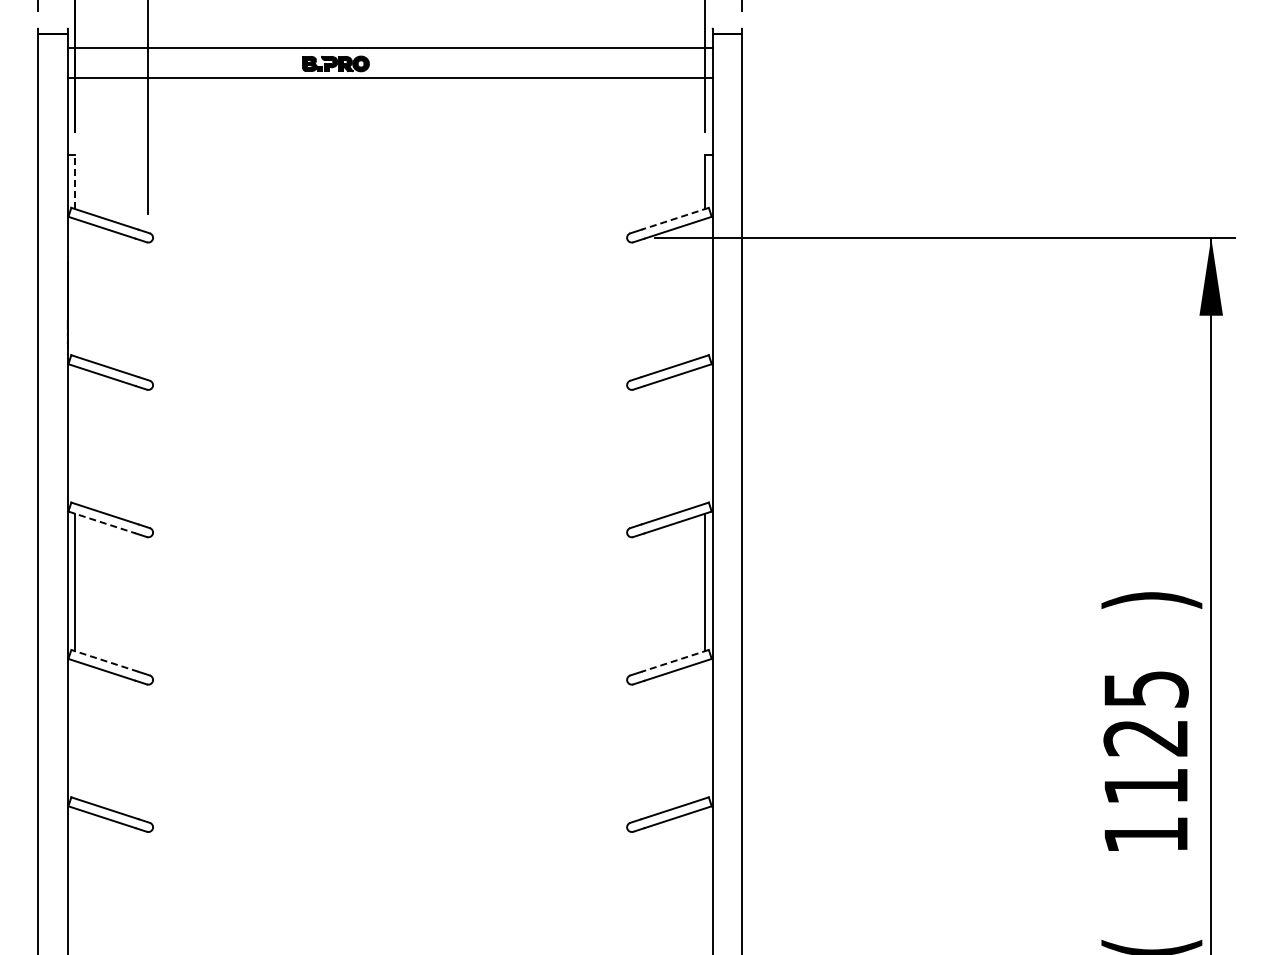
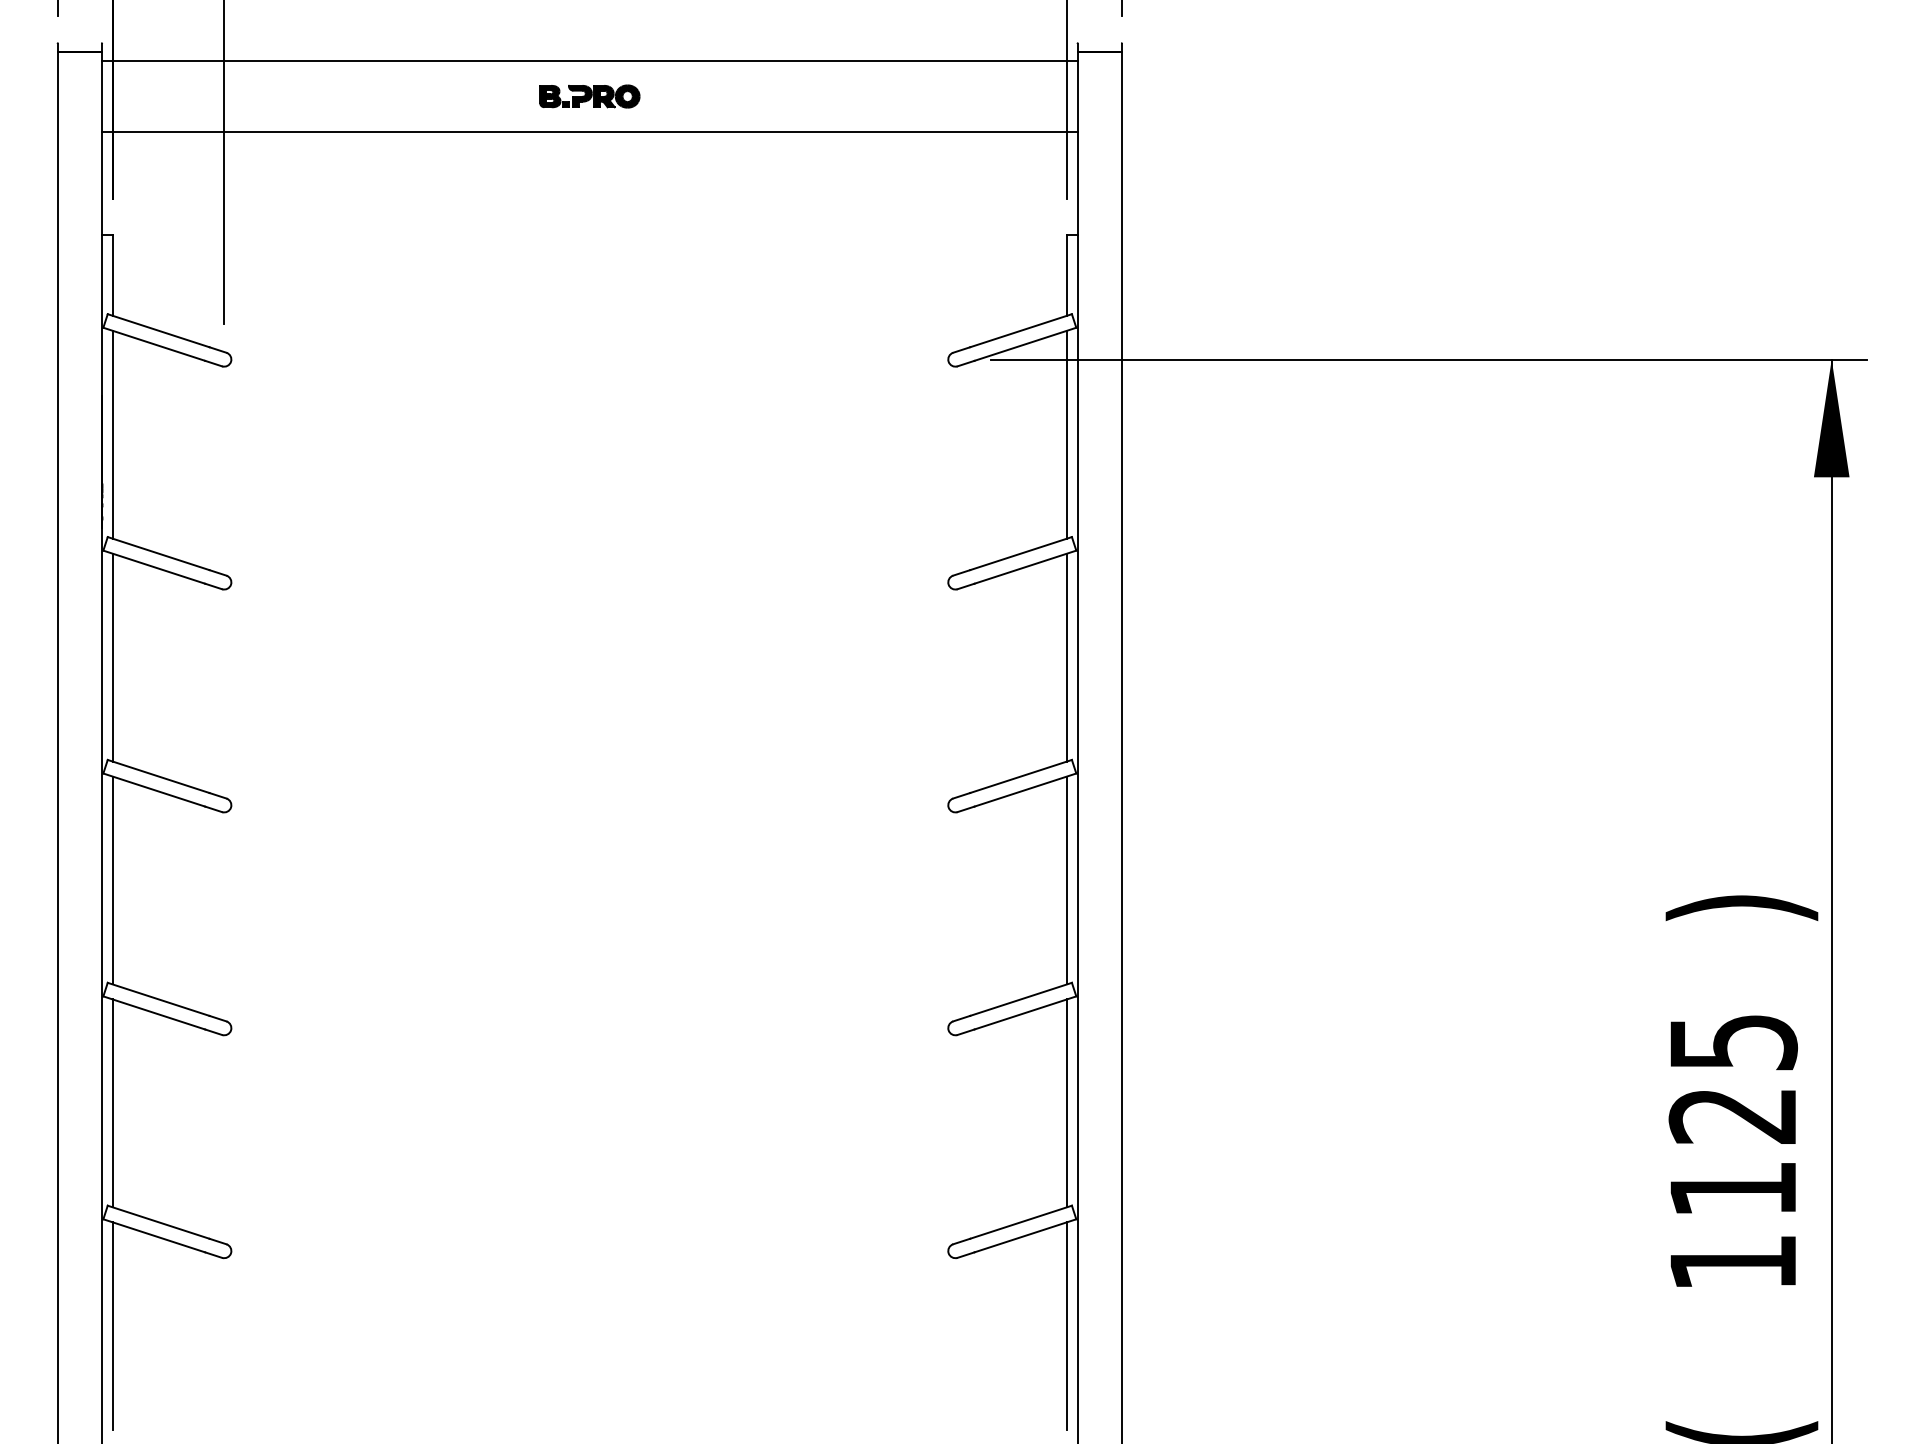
line: (389, 47) -> (588, 132), moved
part: (335, 63) -> (588, 95), moved
line: (389, 78) -> (588, 61), moved
line: (74, 182) -> (112, 275), dashed -> solid
line: (674, 218) -> (1019, 330), dashed -> solid
line: (74, 287) -> (112, 434), added
line: (705, 287) -> (1066, 434), added
line: (74, 434) -> (112, 656), added
line: (705, 434) -> (1066, 656), added
line: (102, 522) -> (154, 790), dashed -> solid
line: (104, 660) -> (157, 998), dashed -> solid
line: (674, 661) -> (1019, 1000), dashed -> solid
line: (74, 729) -> (112, 1103), added
line: (705, 729) -> (1066, 1103), added
line: (74, 876) -> (112, 1325), added
line: (705, 876) -> (1066, 1325), added

